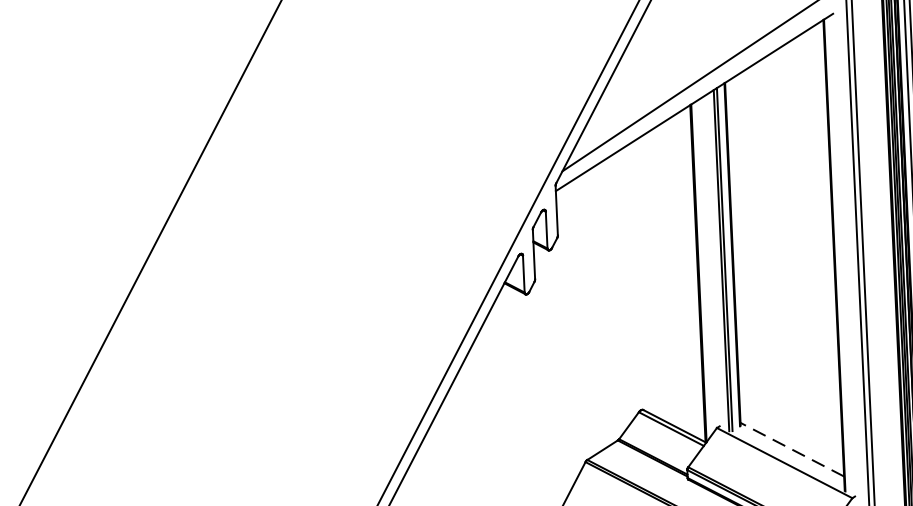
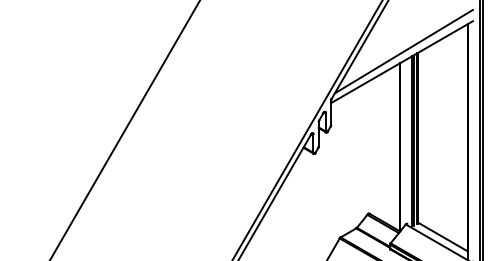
line: (791, 448) -> (442, 236), dashed -> solid

